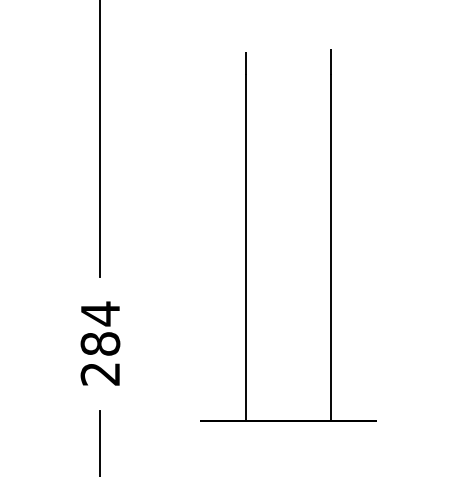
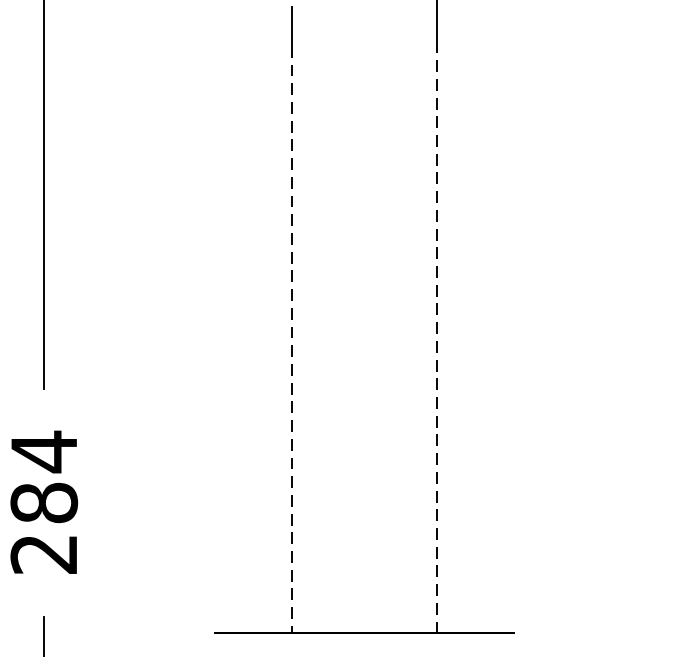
line: (246, 247) -> (292, 338), solid -> dashed
line: (331, 247) -> (437, 338), solid -> dashed

